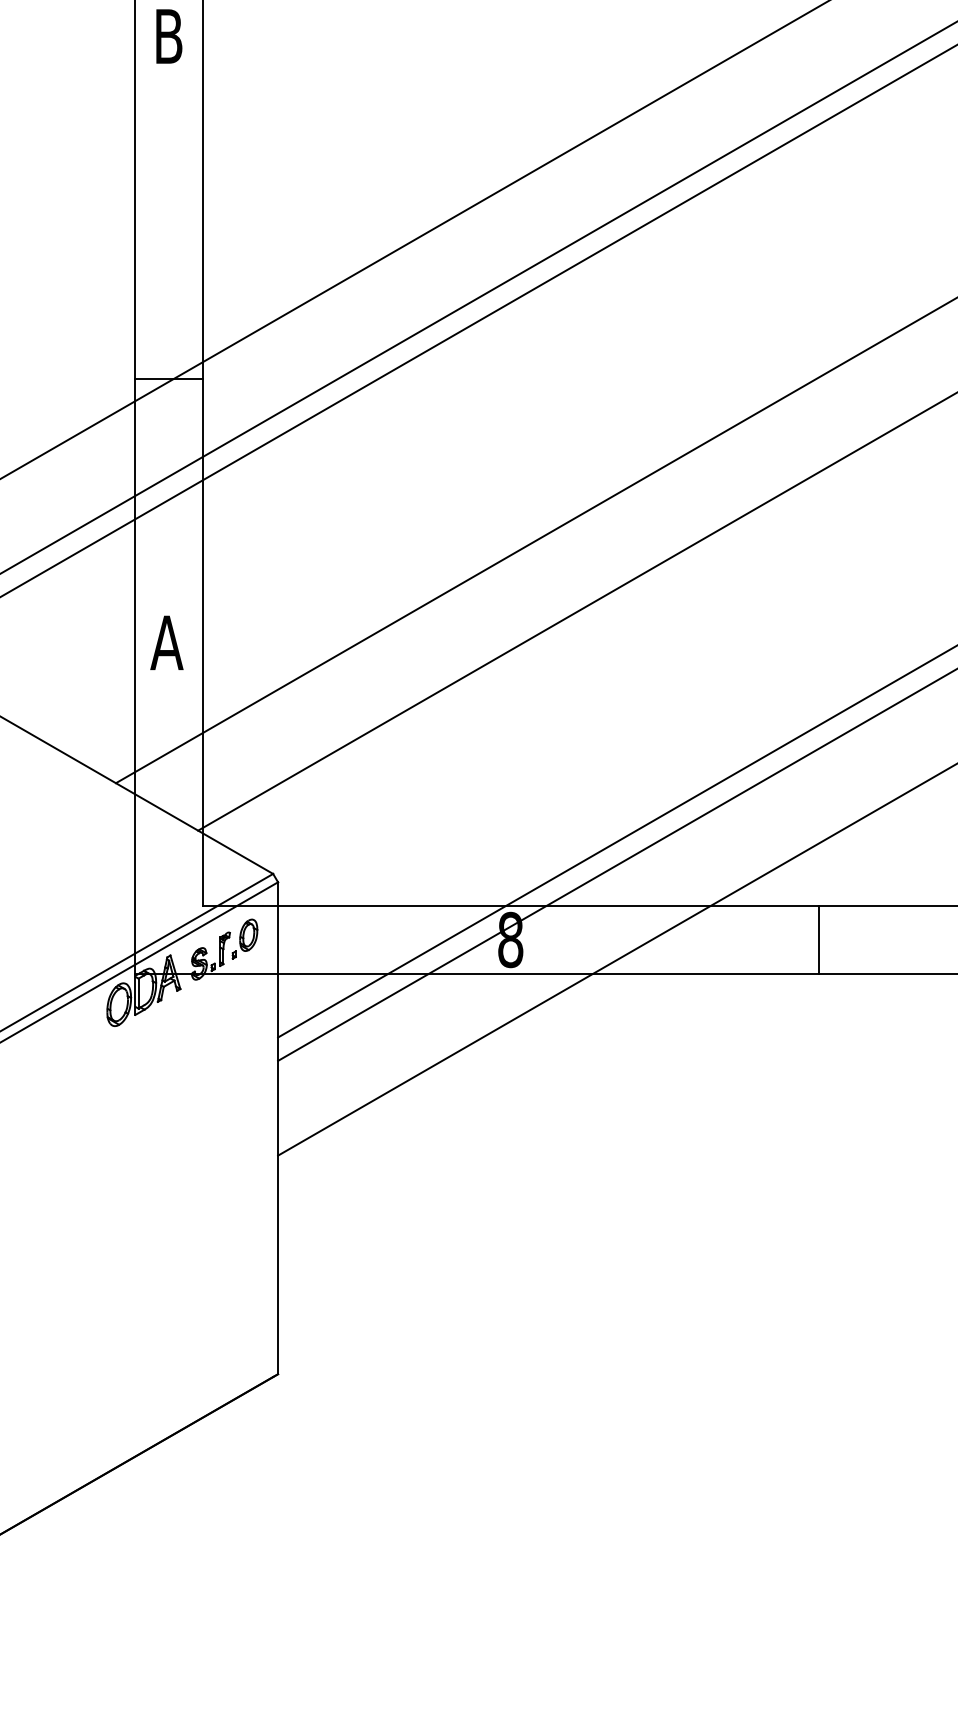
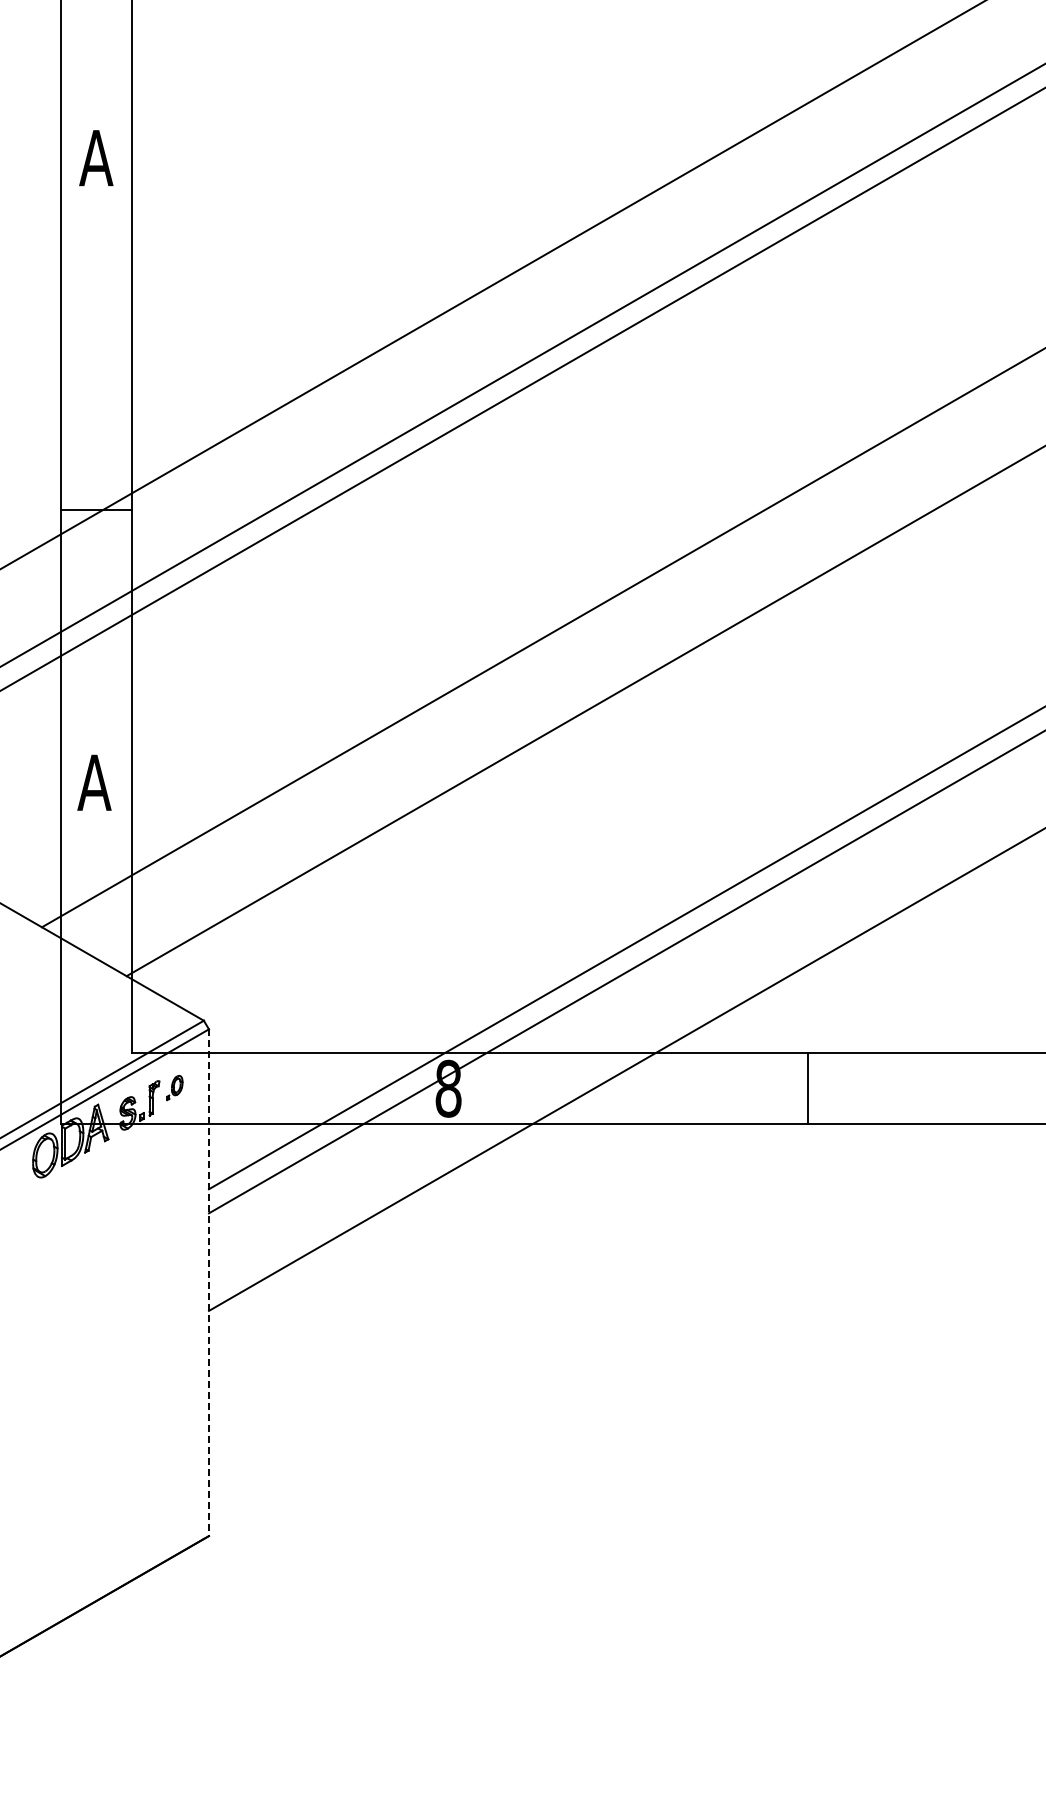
text: (168, 36) -> (96, 158), B -> A
part: (244, 938) -> (174, 1087), size x0.6
line: (819, 939) -> (807, 1088), moved
line: (277, 1129) -> (208, 1283), solid -> dashed

